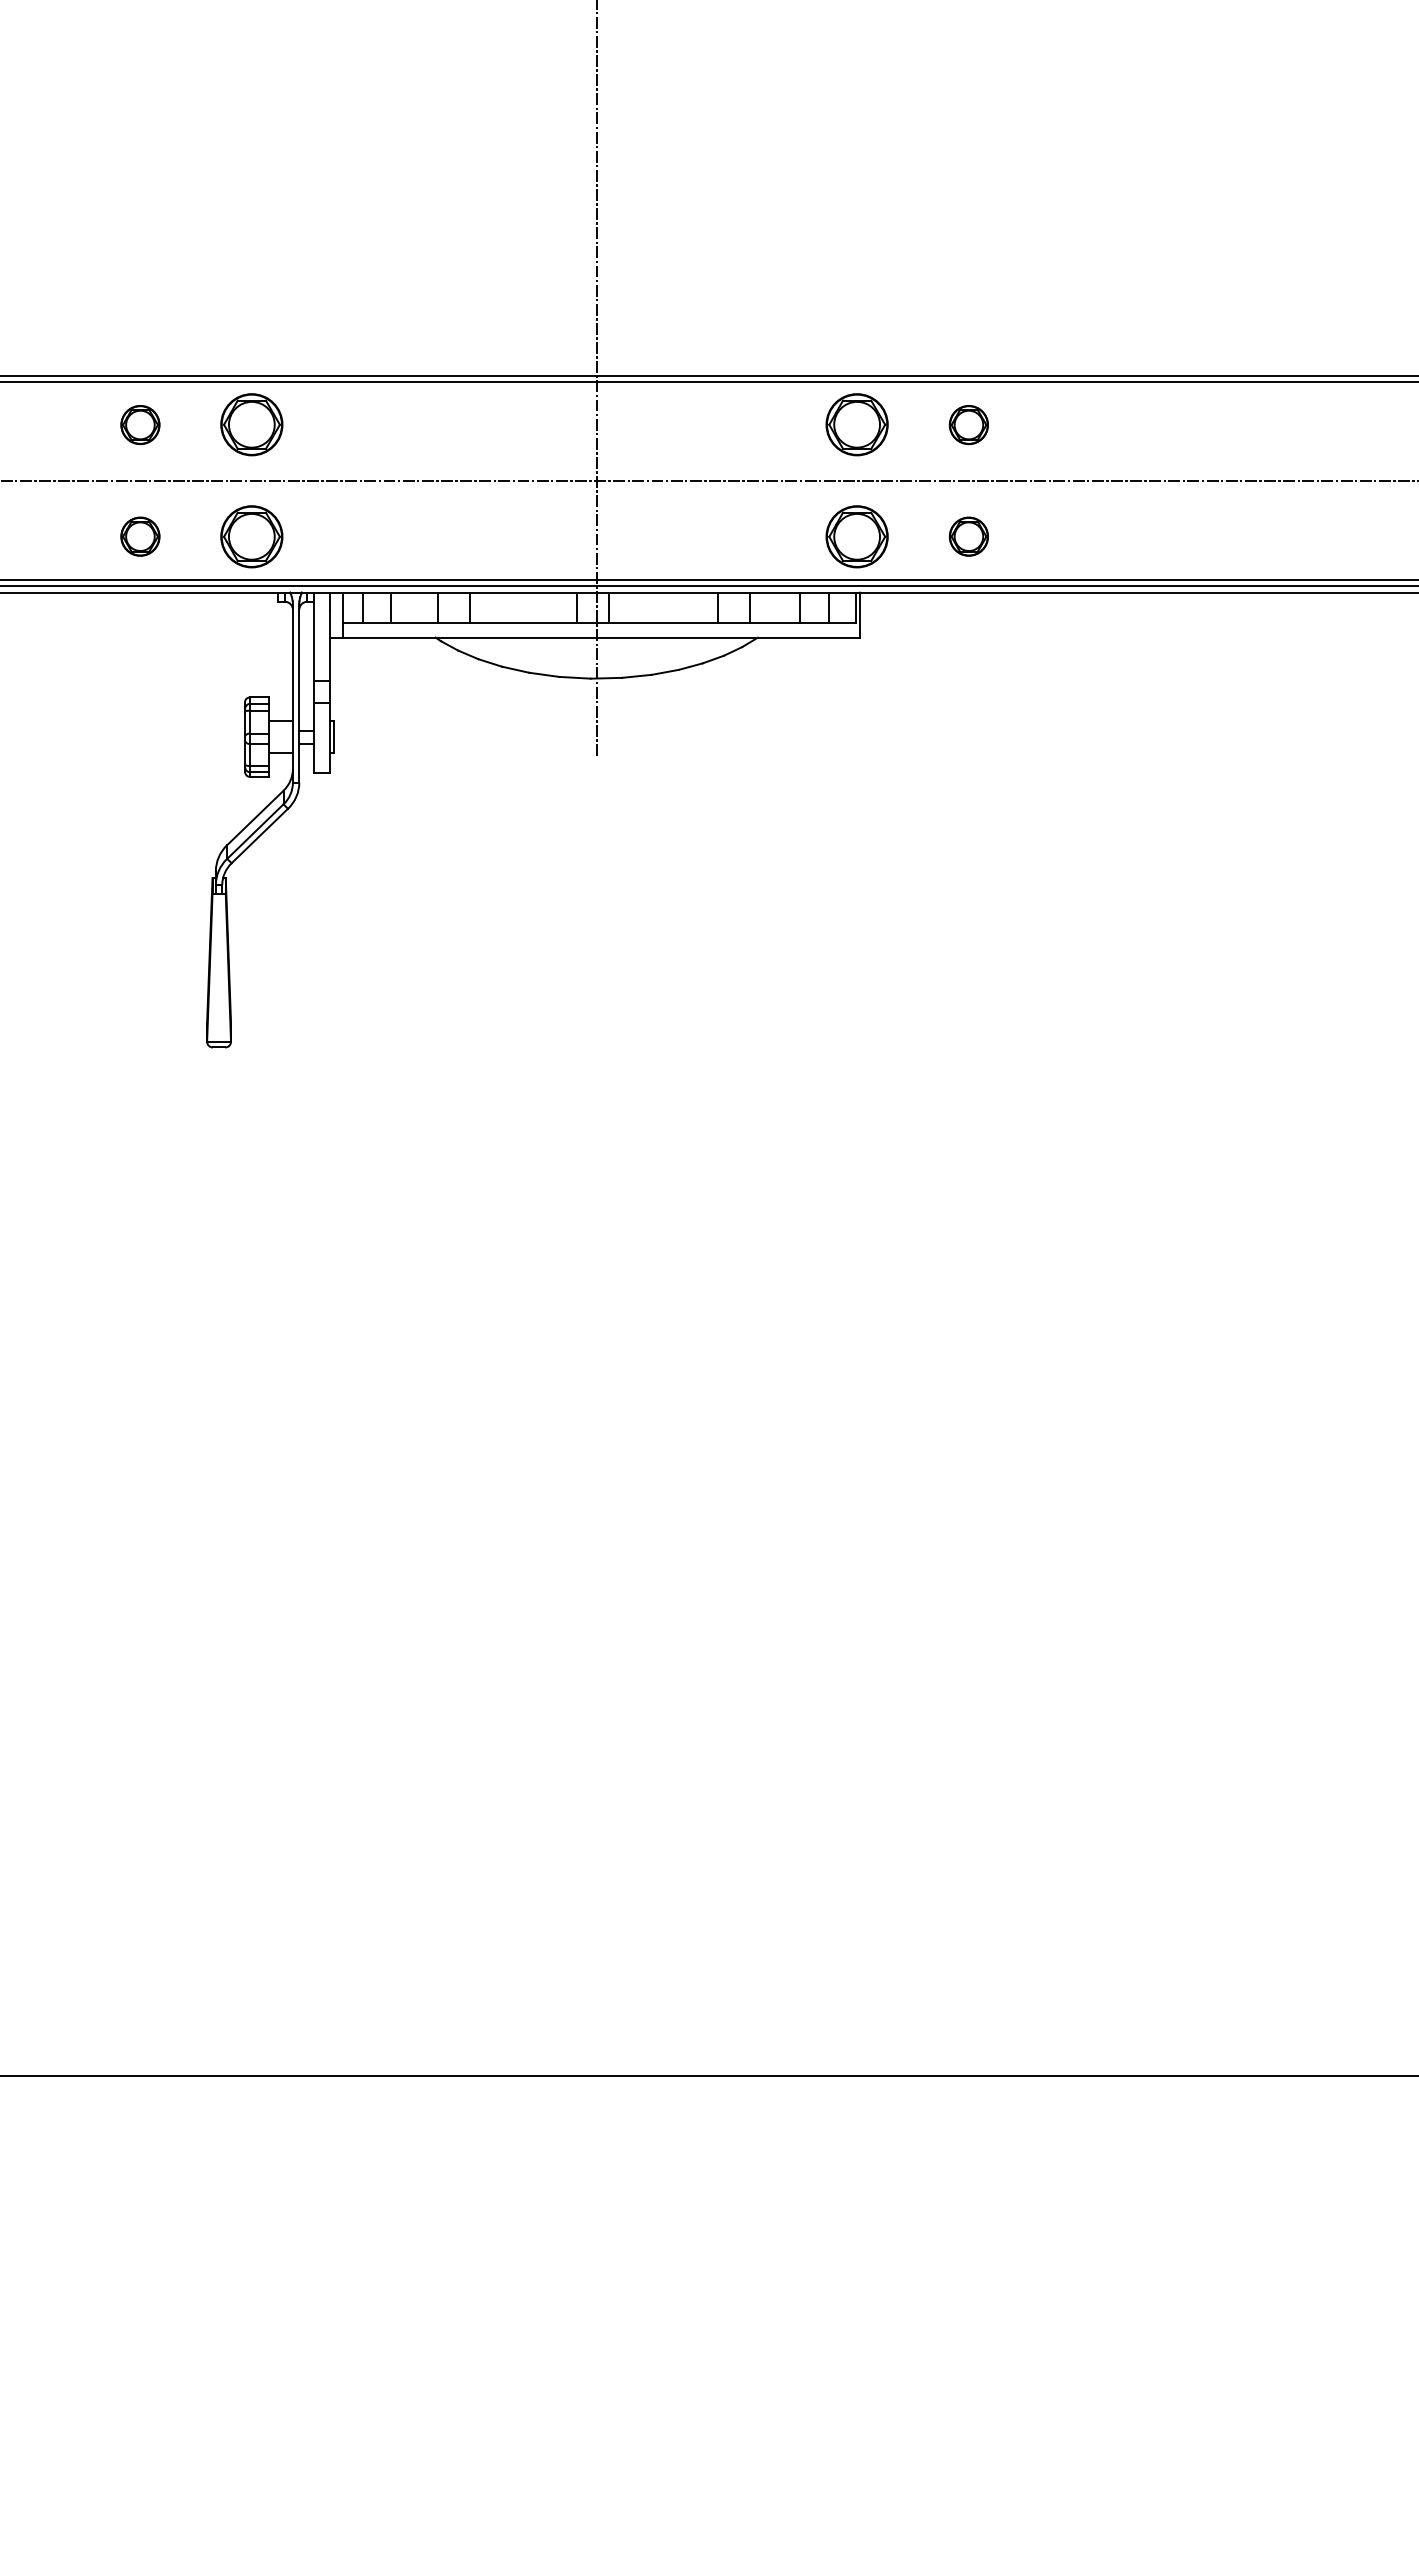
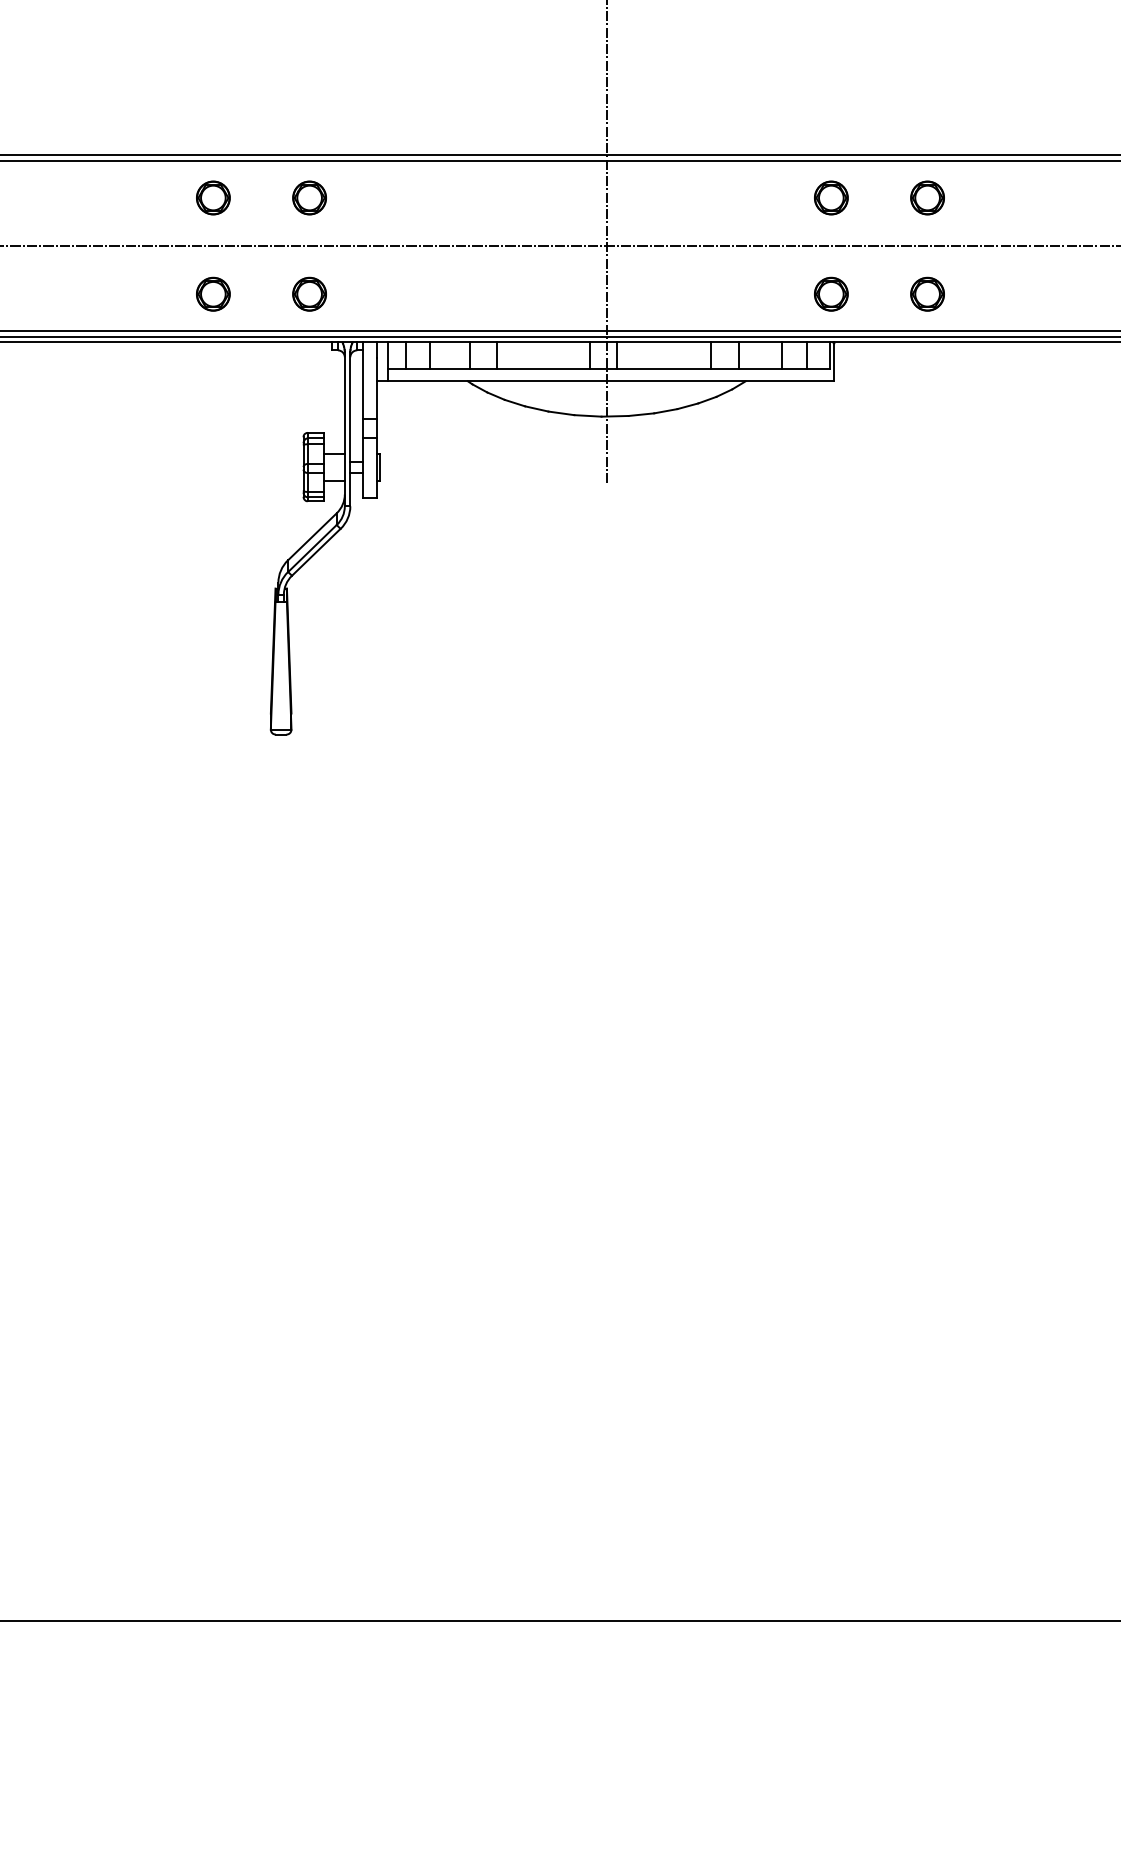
part: (252, 425) -> (309, 198), size x0.62
part: (857, 425) -> (831, 198), size x0.62
part: (252, 536) -> (309, 294), size x0.62
part: (857, 536) -> (831, 294), size x0.62

